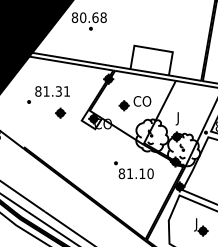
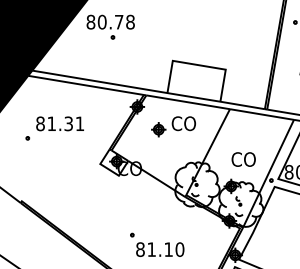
text: (95, 17) -> (119, 21), 80.68 -> 80.78
part: (134, 103) -> (172, 126), moved
part: (60, 112) -> (71, 152), removed
text: (184, 118) -> (241, 161), J -> CO
part: (133, 170) -> (156, 245), moved

